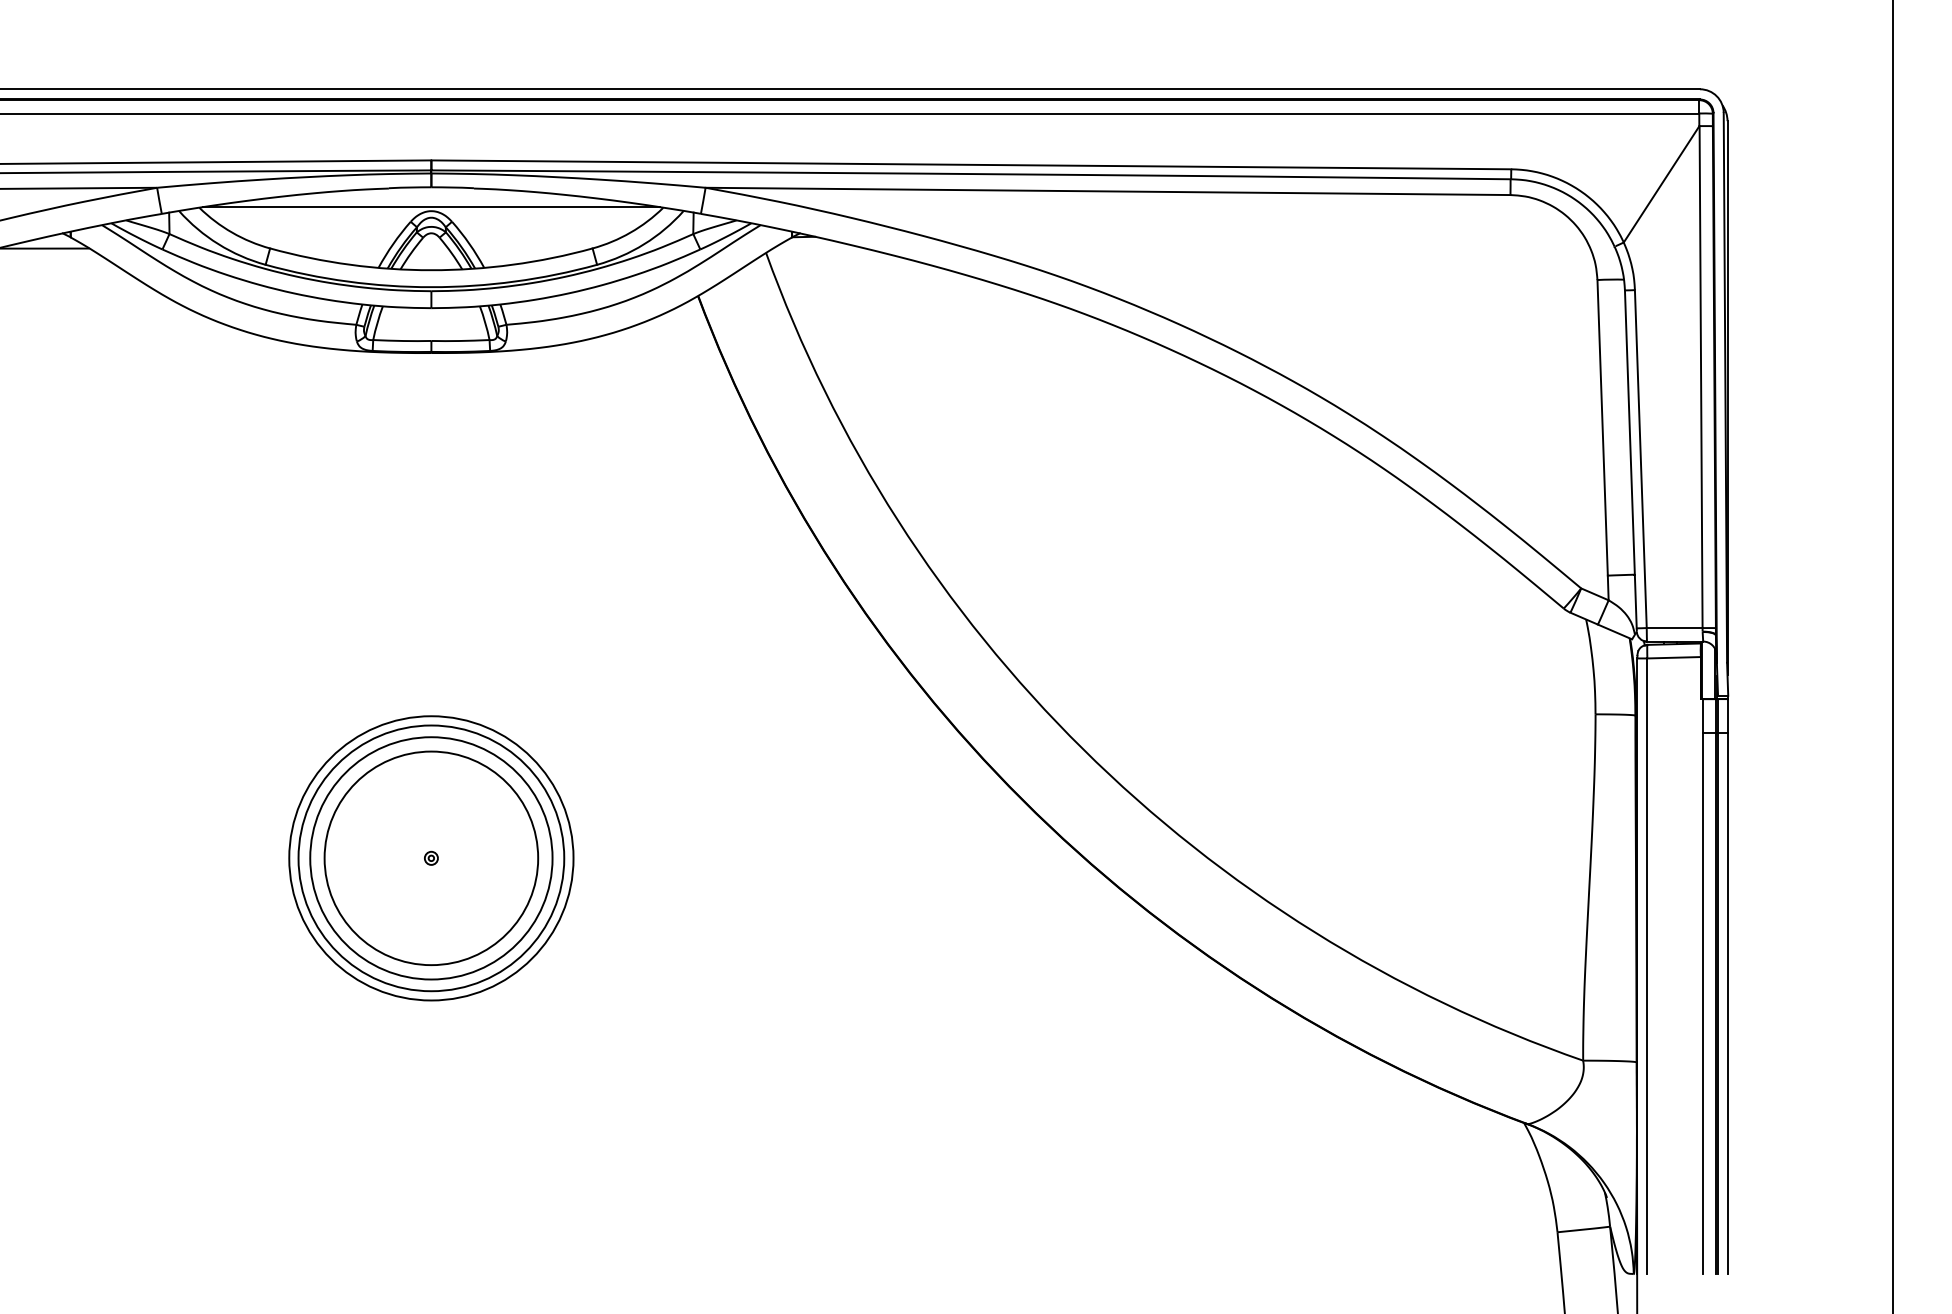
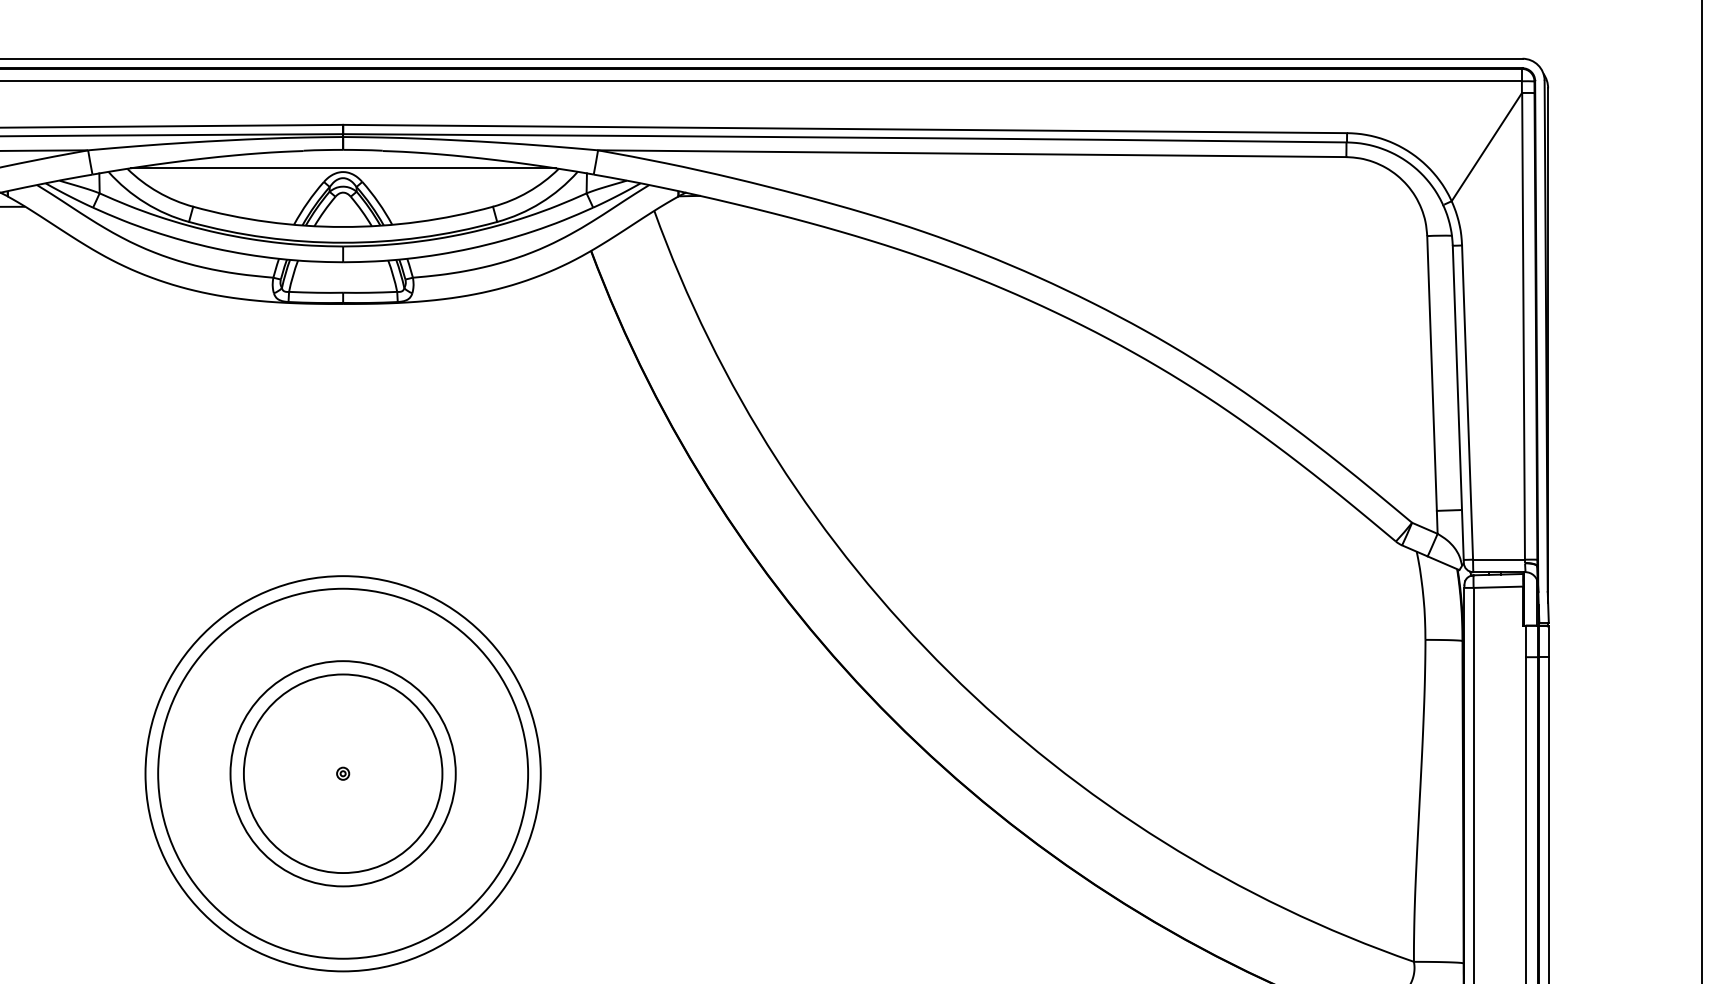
circle: (431, 858) -> (343, 773), size x1.4
circle: (431, 858) -> (343, 773), size x1.6

